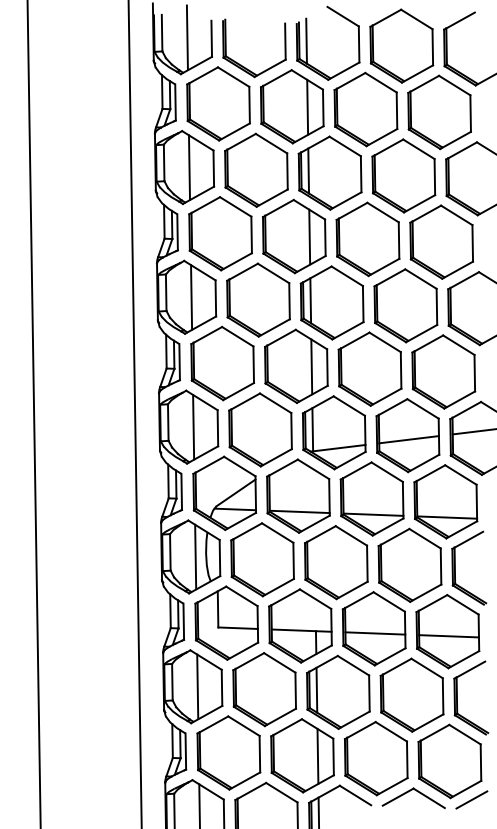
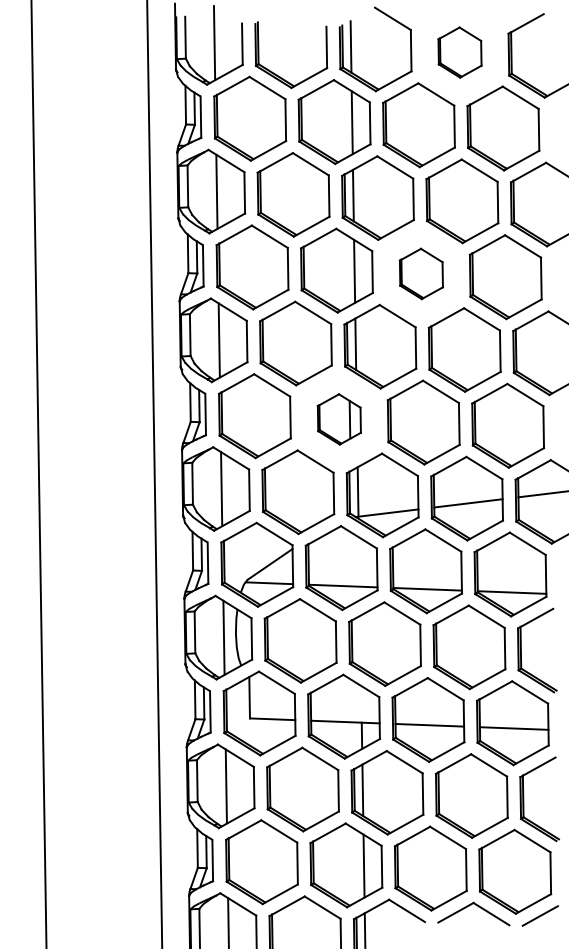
part: (401, 46) -> (459, 52), size x0.6
part: (368, 239) -> (421, 273), size x0.6
part: (296, 366) -> (339, 419), size x0.6

